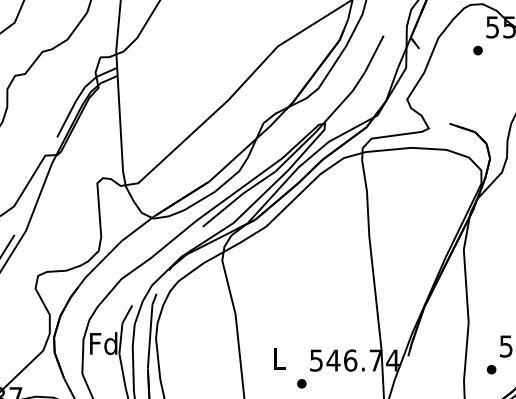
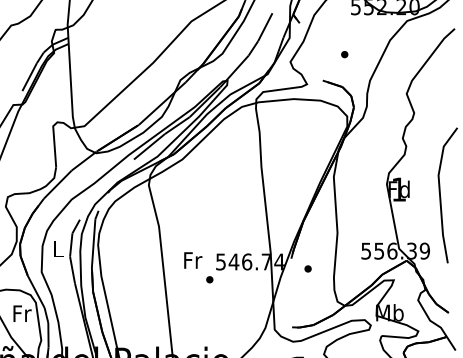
part: (477, 50) -> (344, 54), moved
text: (102, 342) -> (57, 248), Fd -> L
text: (280, 358) -> (193, 260), L -> Fr
part: (490, 369) -> (307, 268), moved

